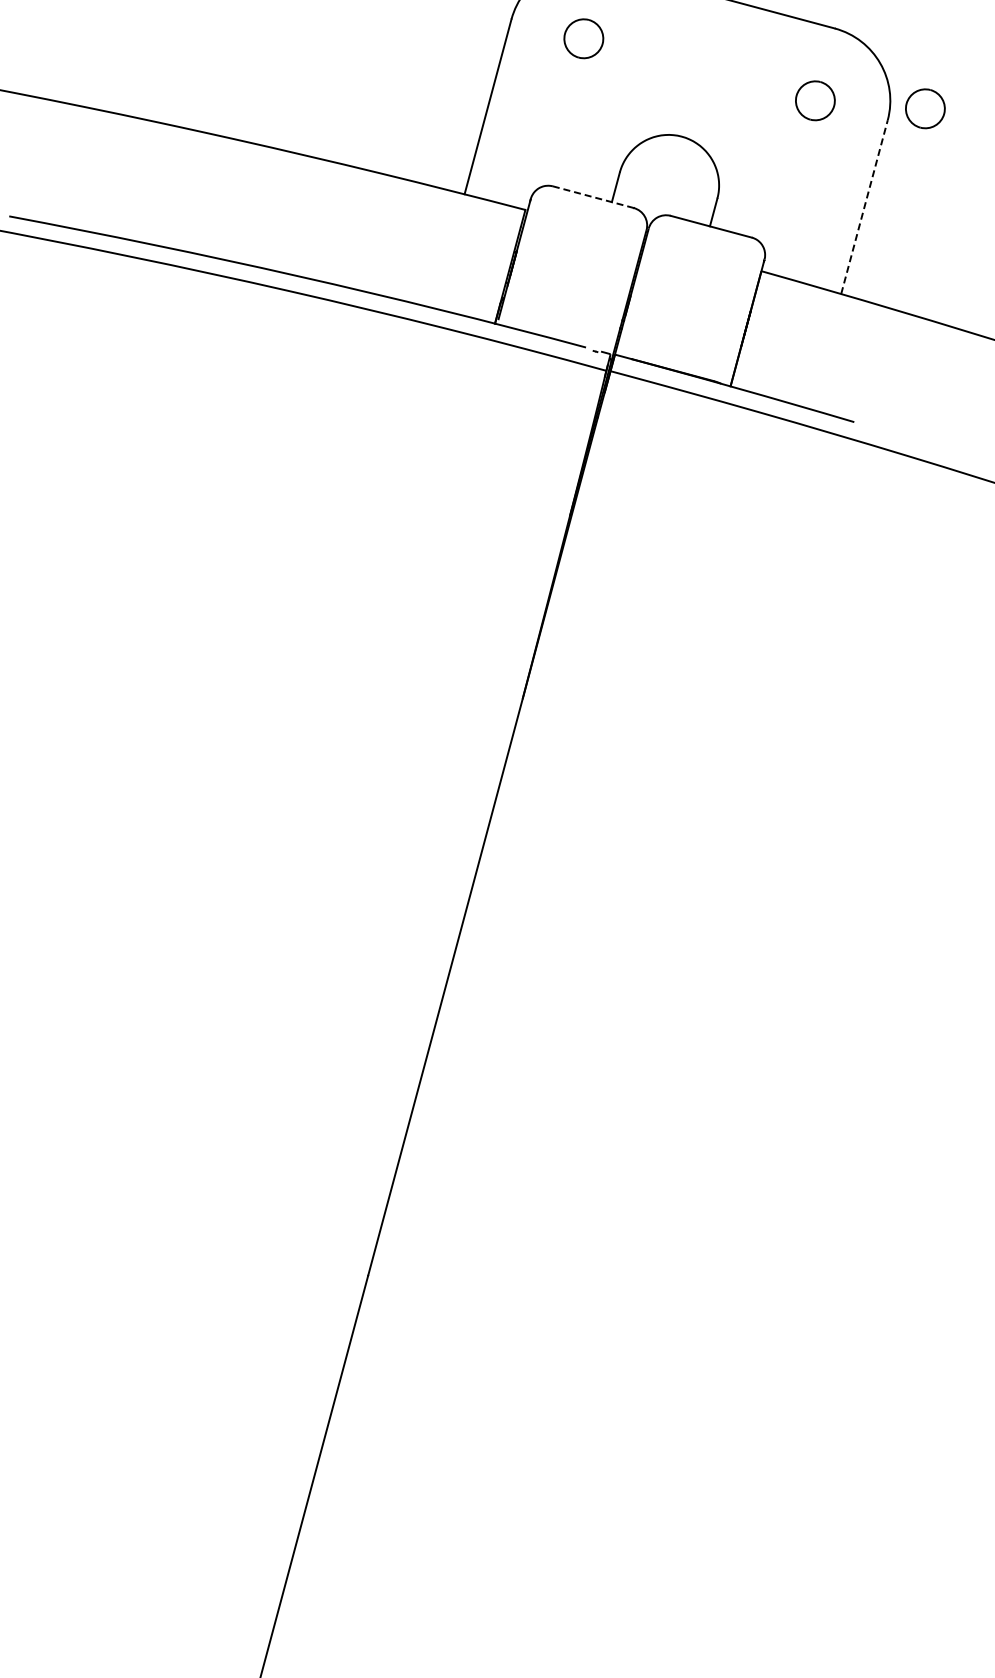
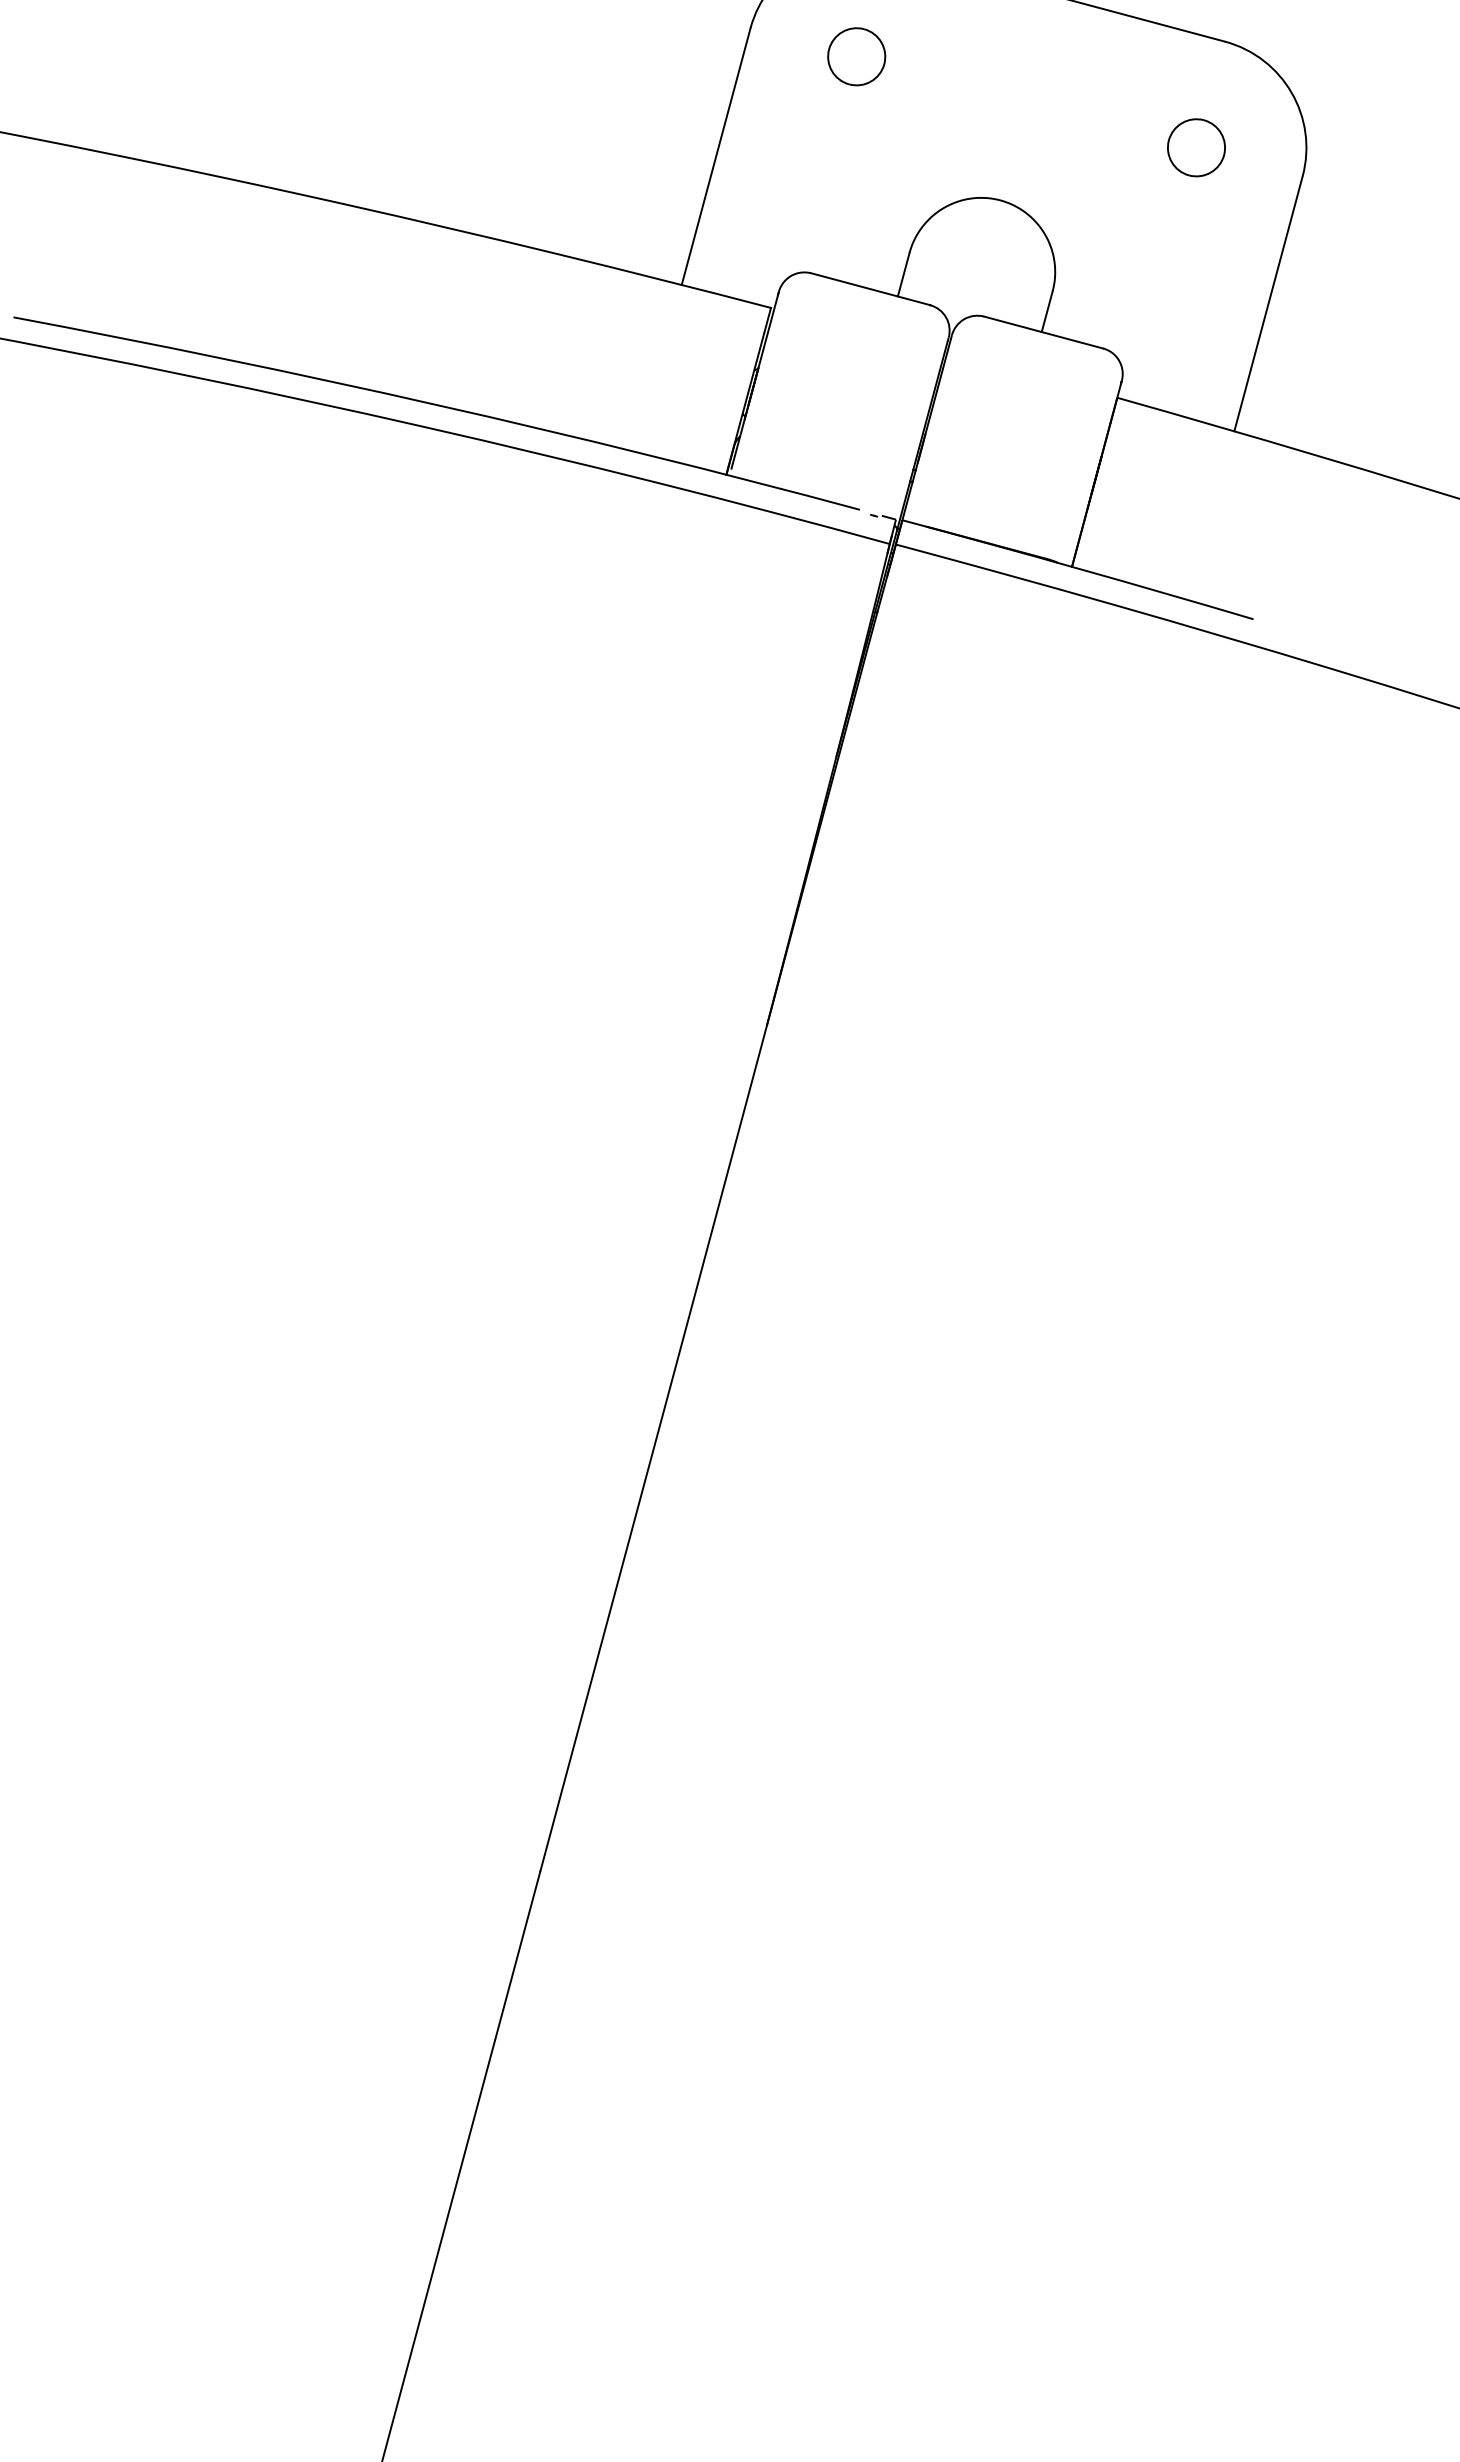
part: (925, 108) -> (1358, 159), removed
line: (593, 197) -> (870, 289), dashed -> solid
line: (864, 207) -> (1268, 304), dashed -> solid

